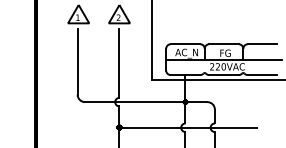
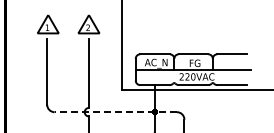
line: (145, 102) -> (115, 112), solid -> dashed

